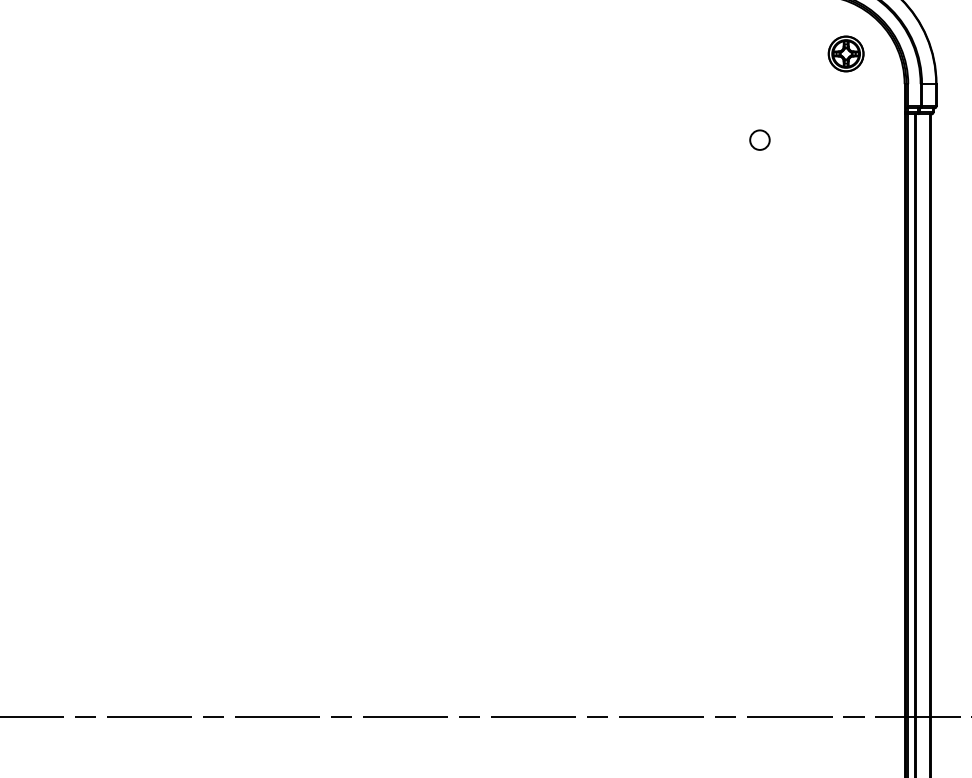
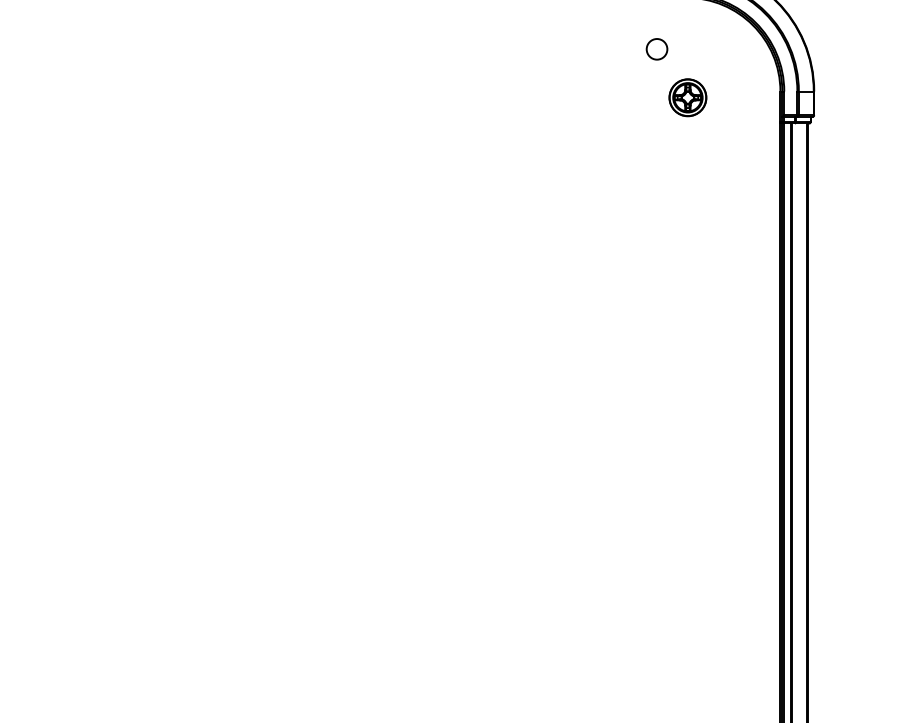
part: (845, 53) -> (687, 97), moved
circle: (759, 139) -> (656, 48), moved

